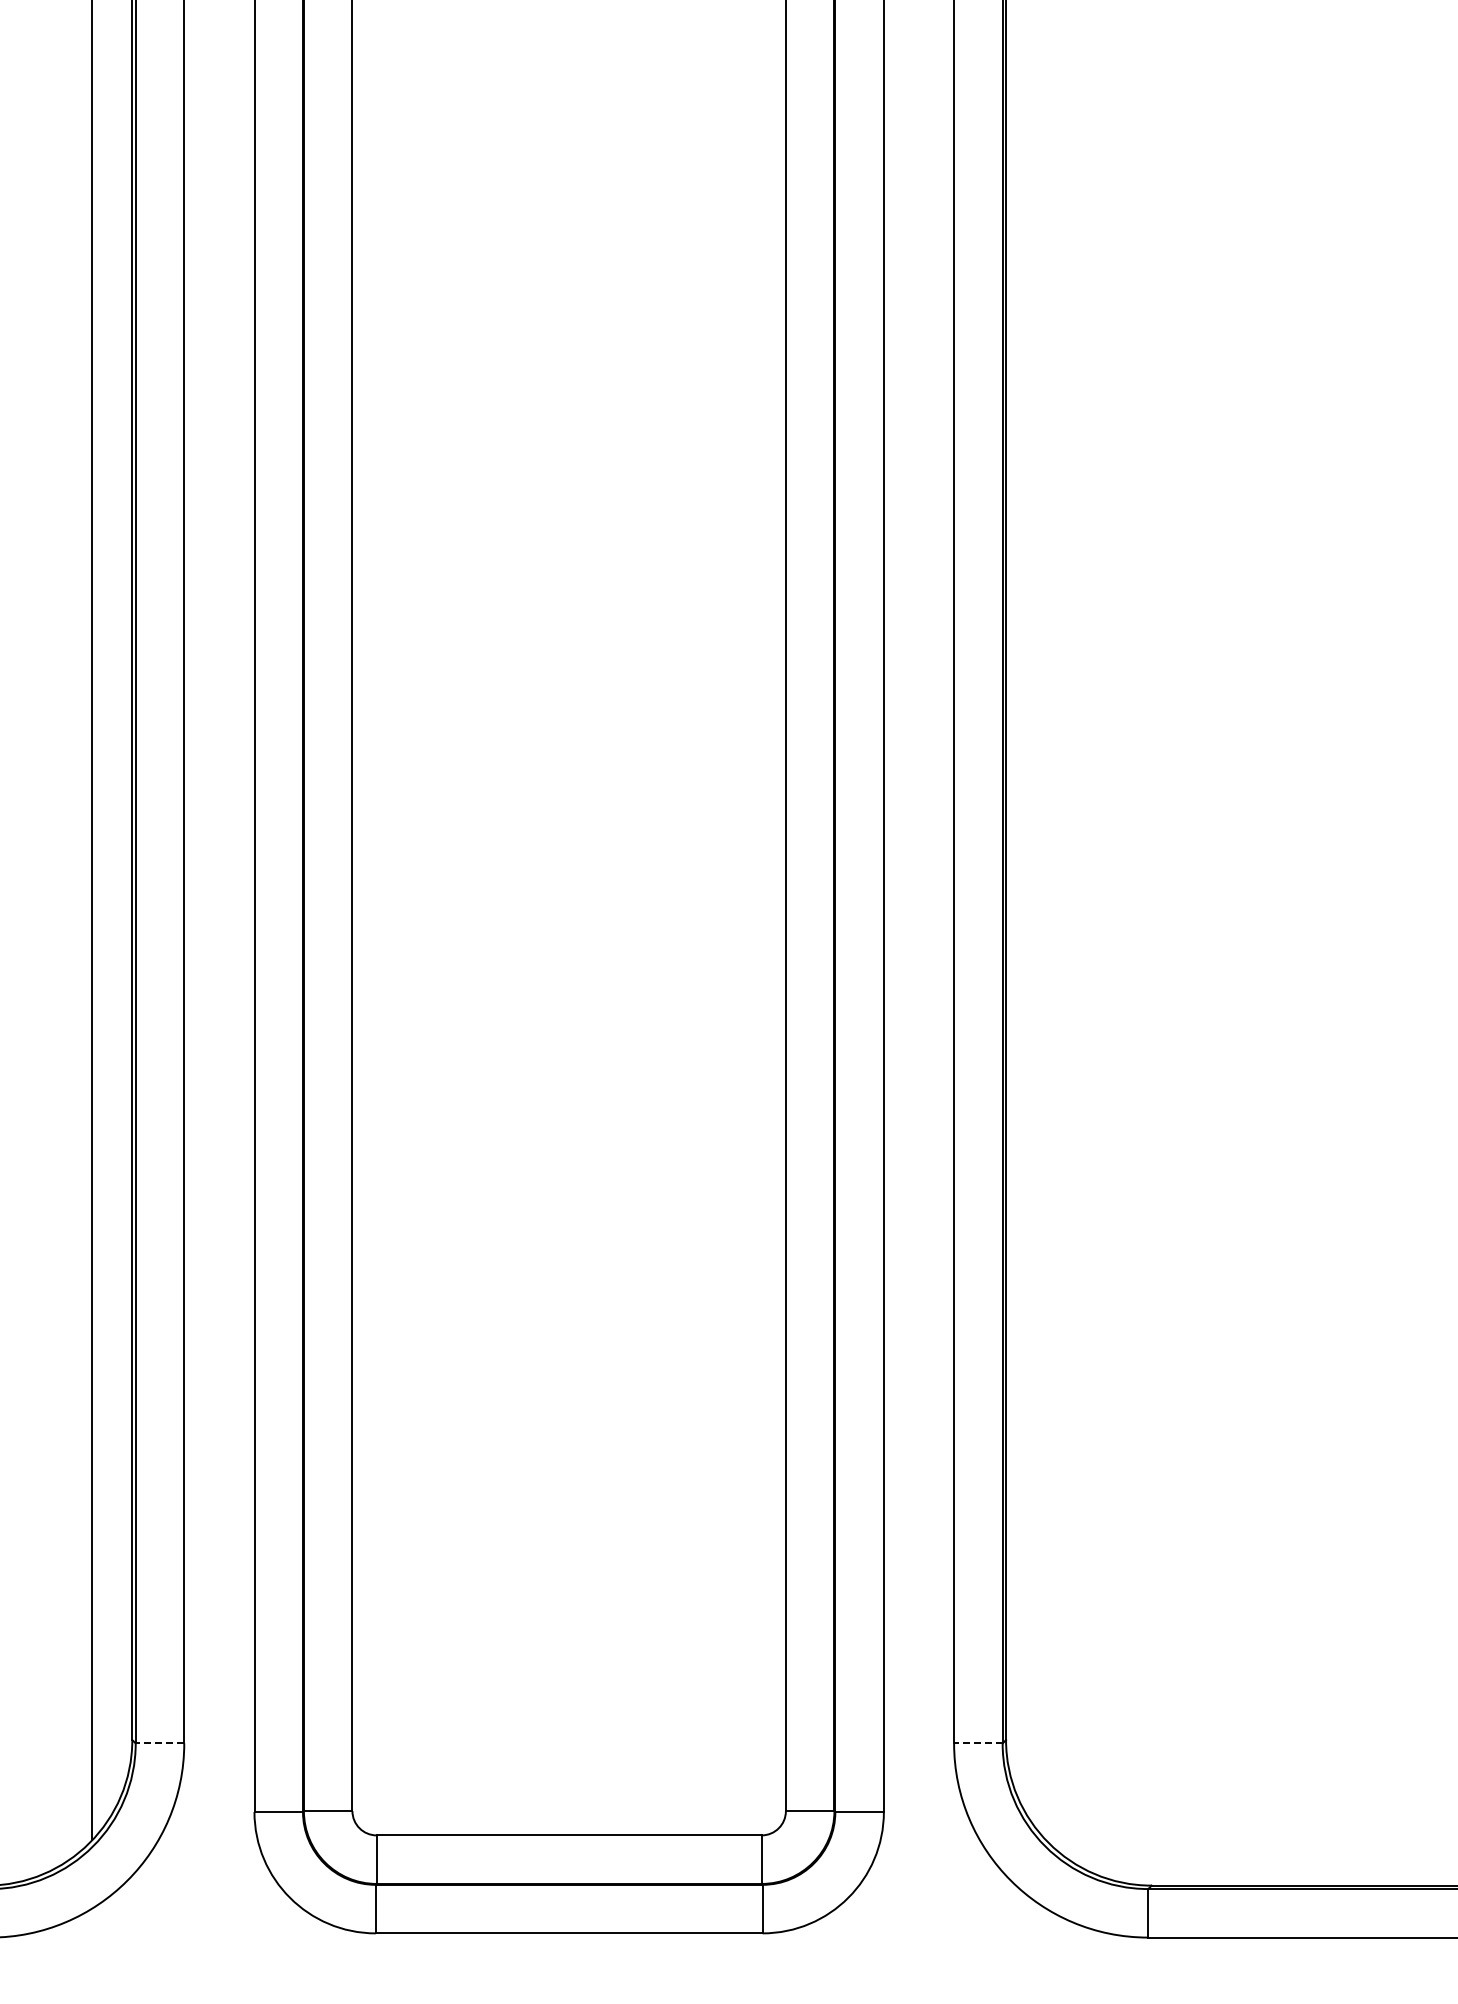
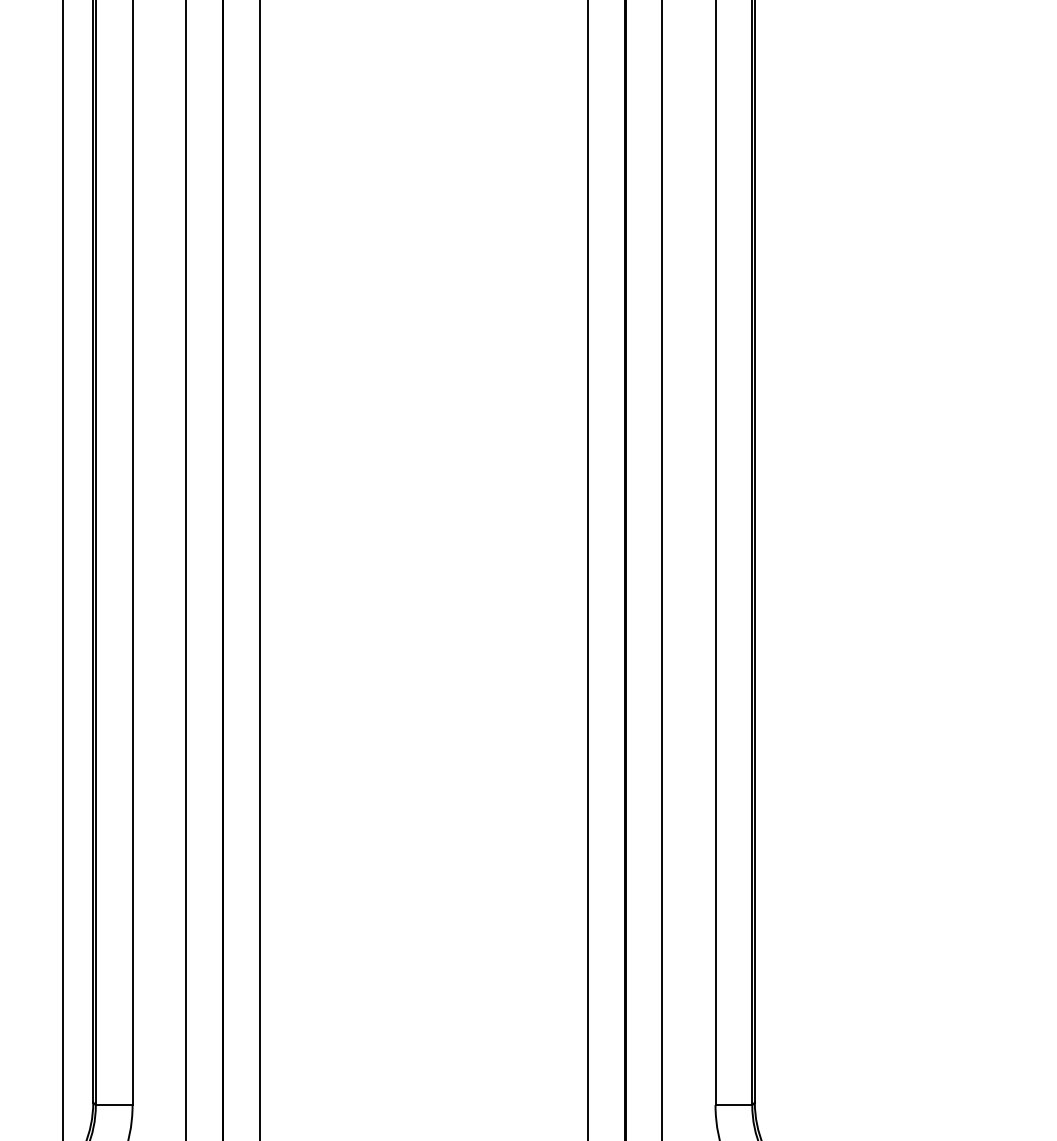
line: (159, 1743) -> (113, 1105), dashed -> solid
line: (977, 1743) -> (733, 1105), dashed -> solid

